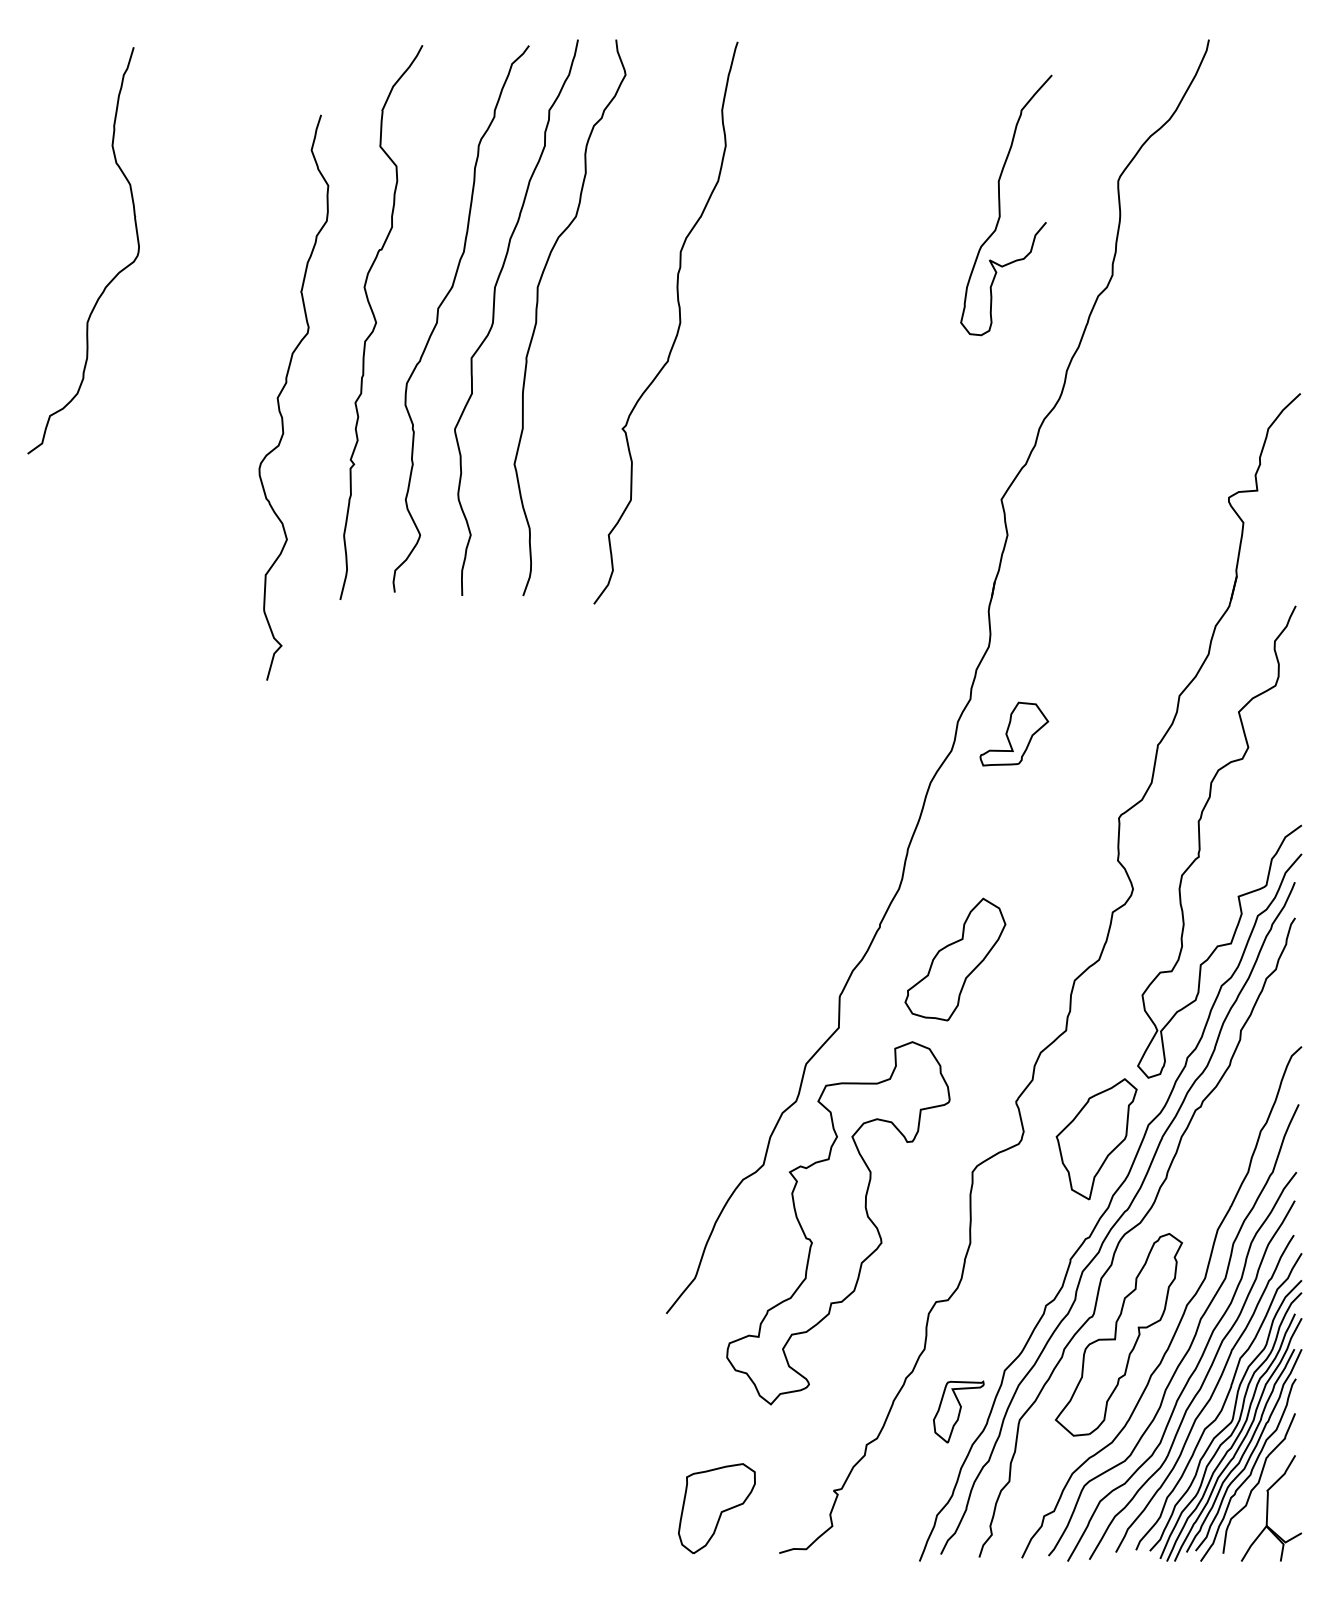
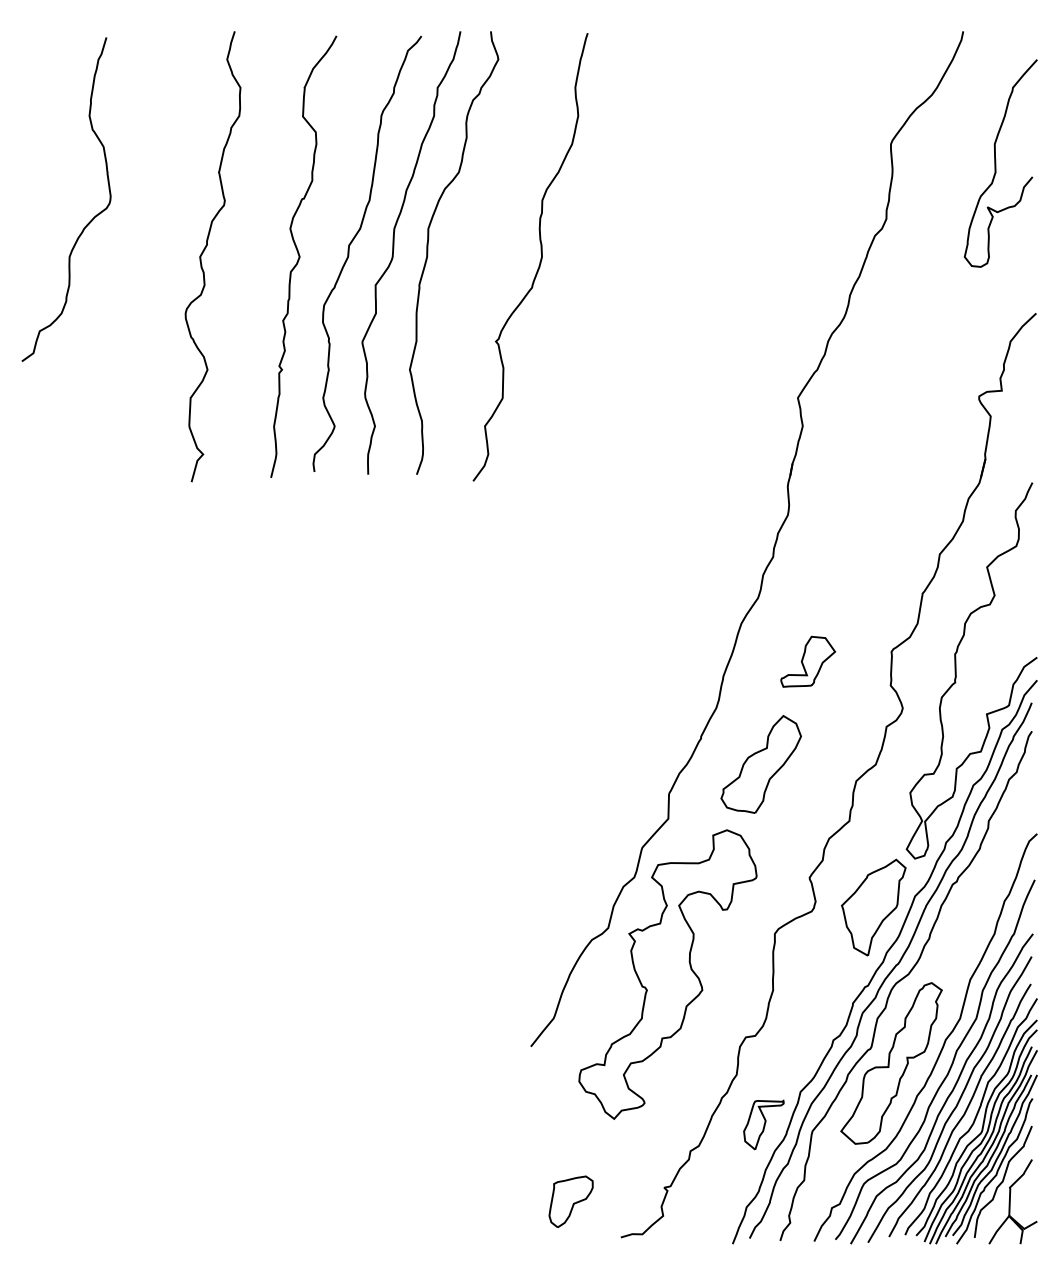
curve: (1000, 205) -> (996, 163), moved
curve: (283, 391) -> (204, 251), moved
part: (1014, 733) -> (808, 661), moved
part: (716, 1508) -> (570, 1201), size x0.71

